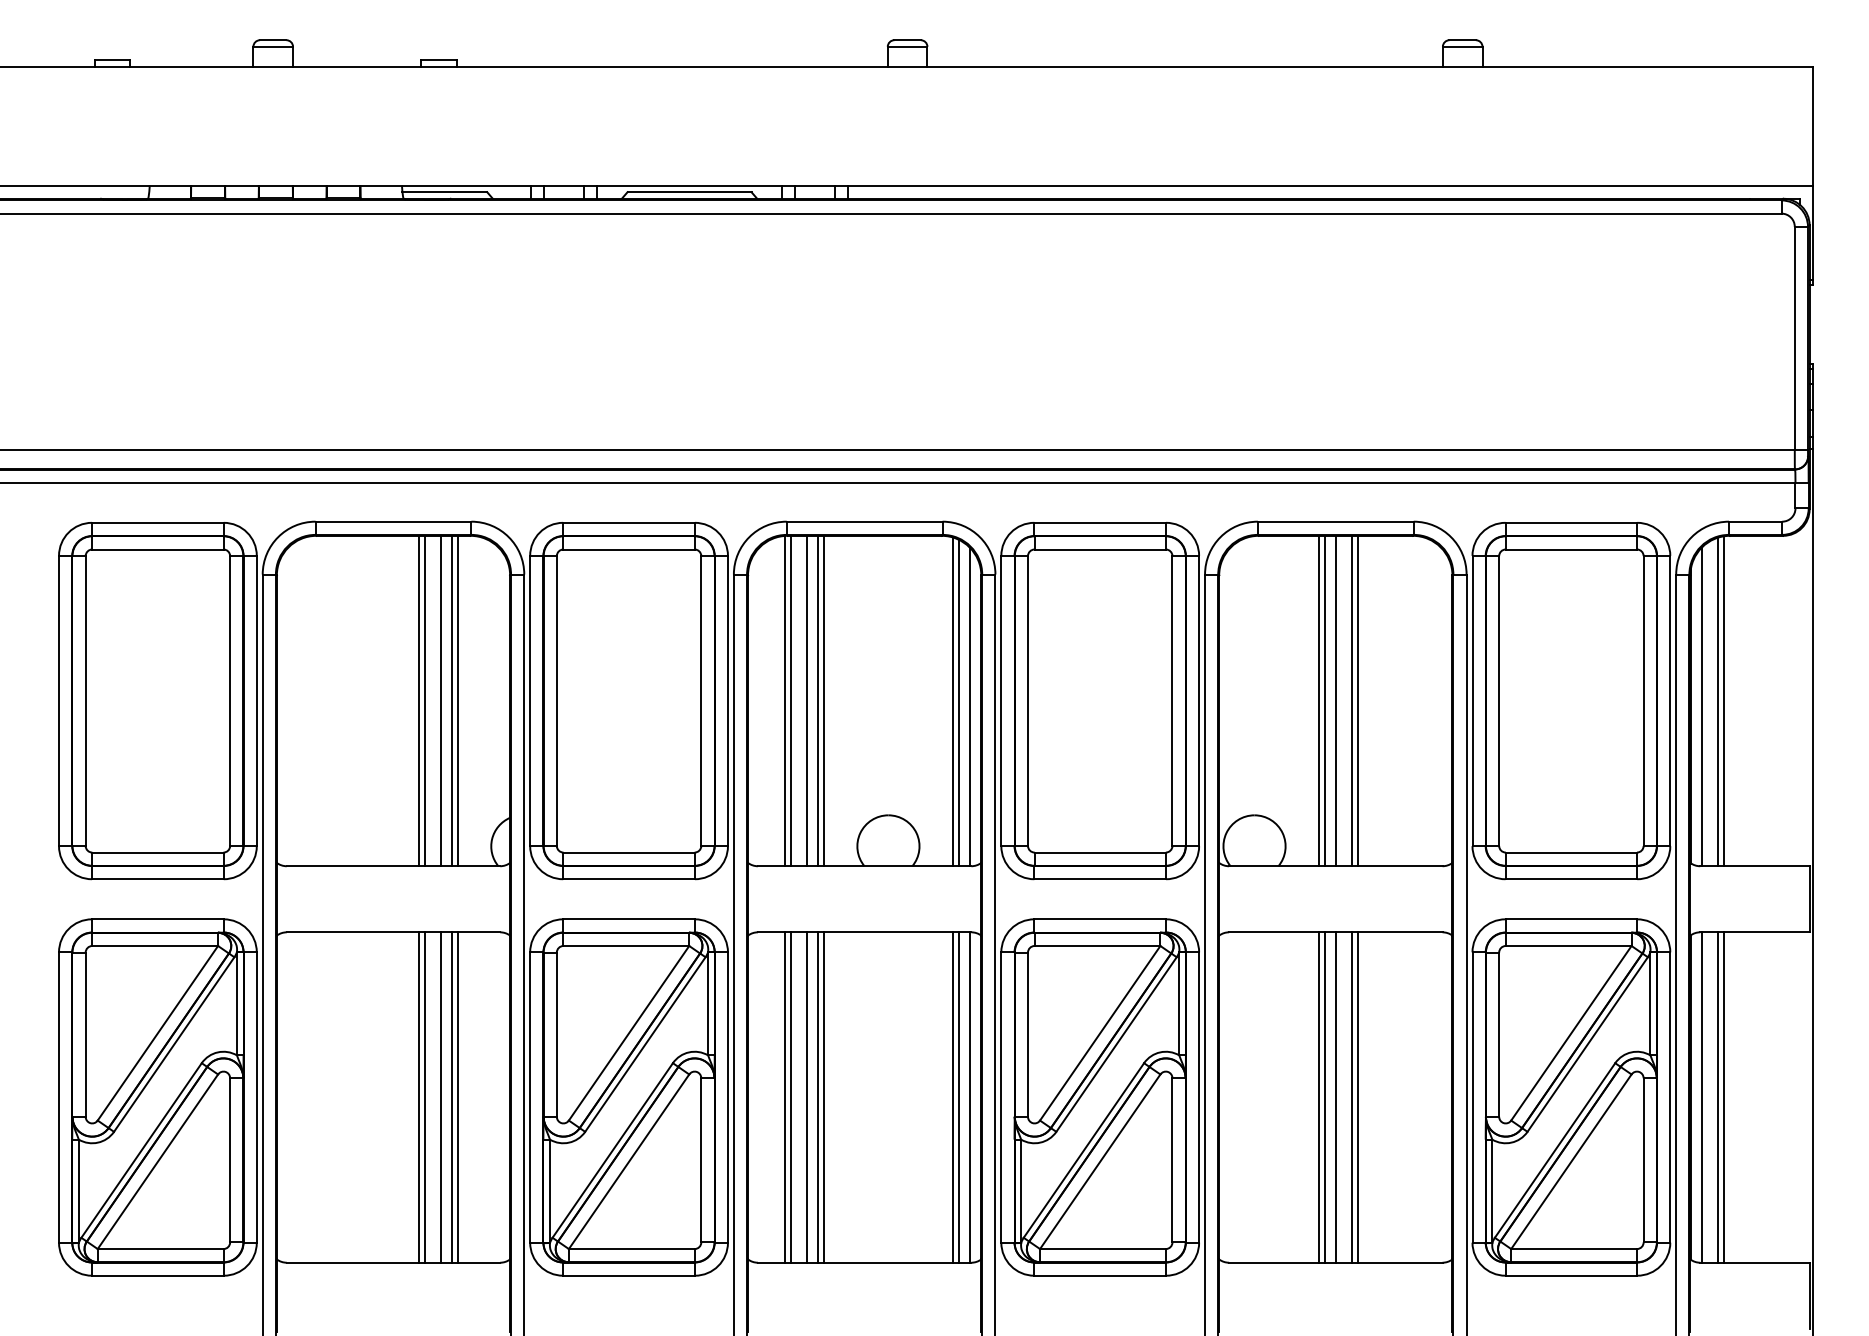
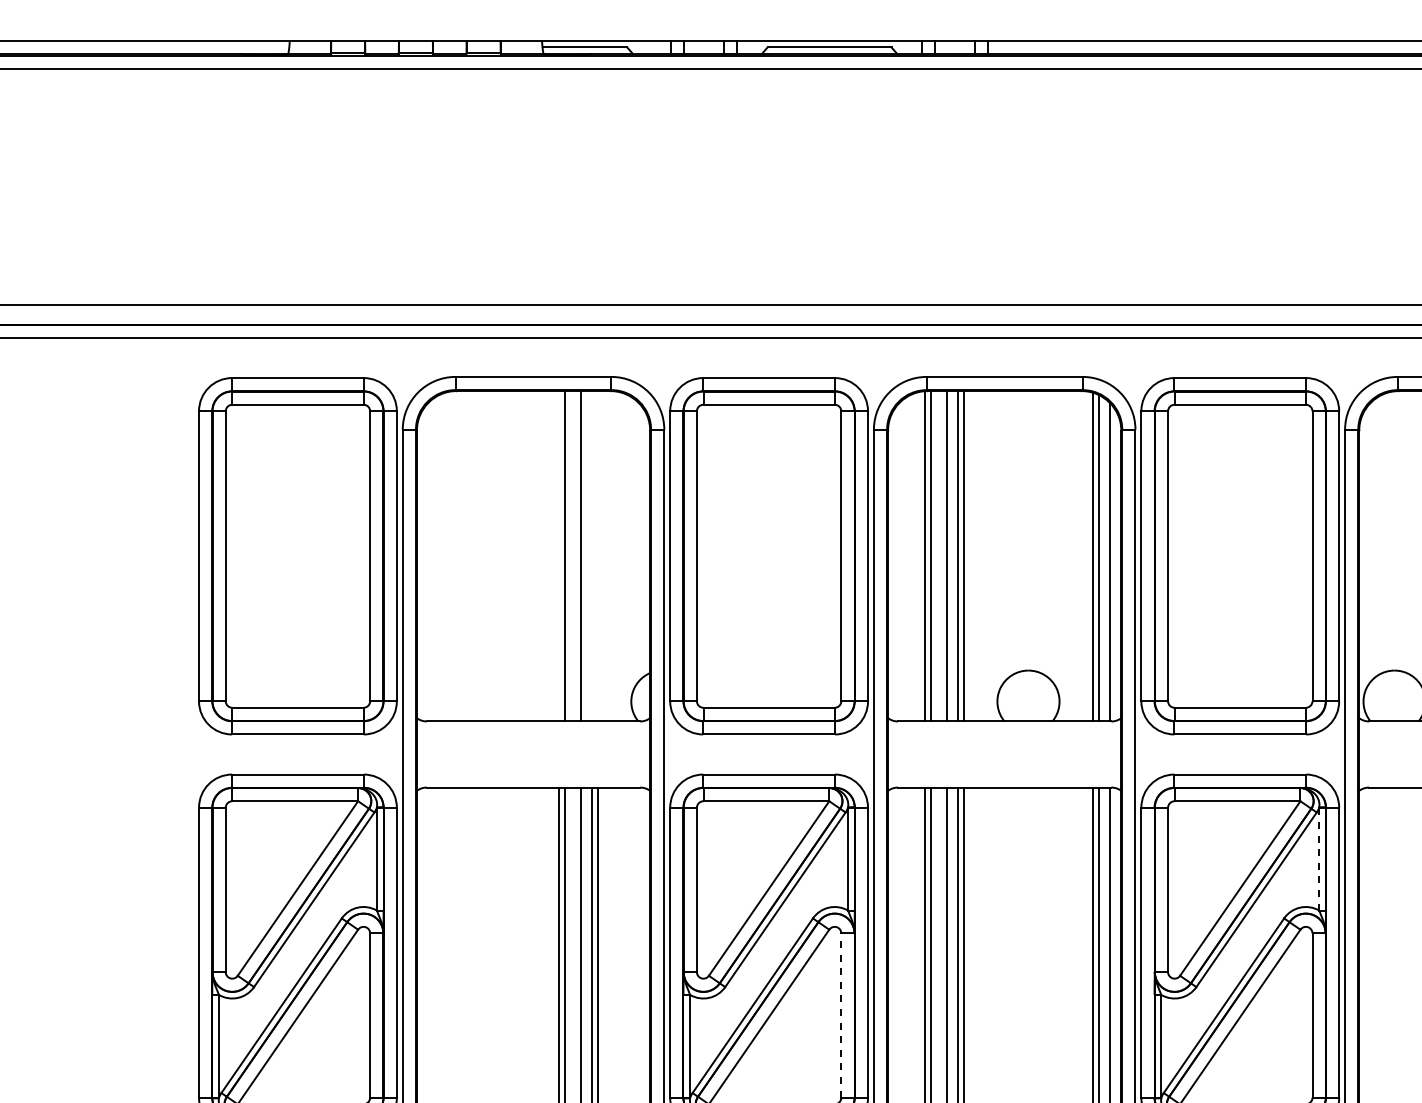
line: (418, 700) -> (558, 555), removed
line: (451, 700) -> (591, 555), removed
line: (458, 700) -> (598, 555), removed
line: (1179, 1003) -> (1319, 858), solid -> dashed
line: (701, 1159) -> (841, 1014), solid -> dashed

